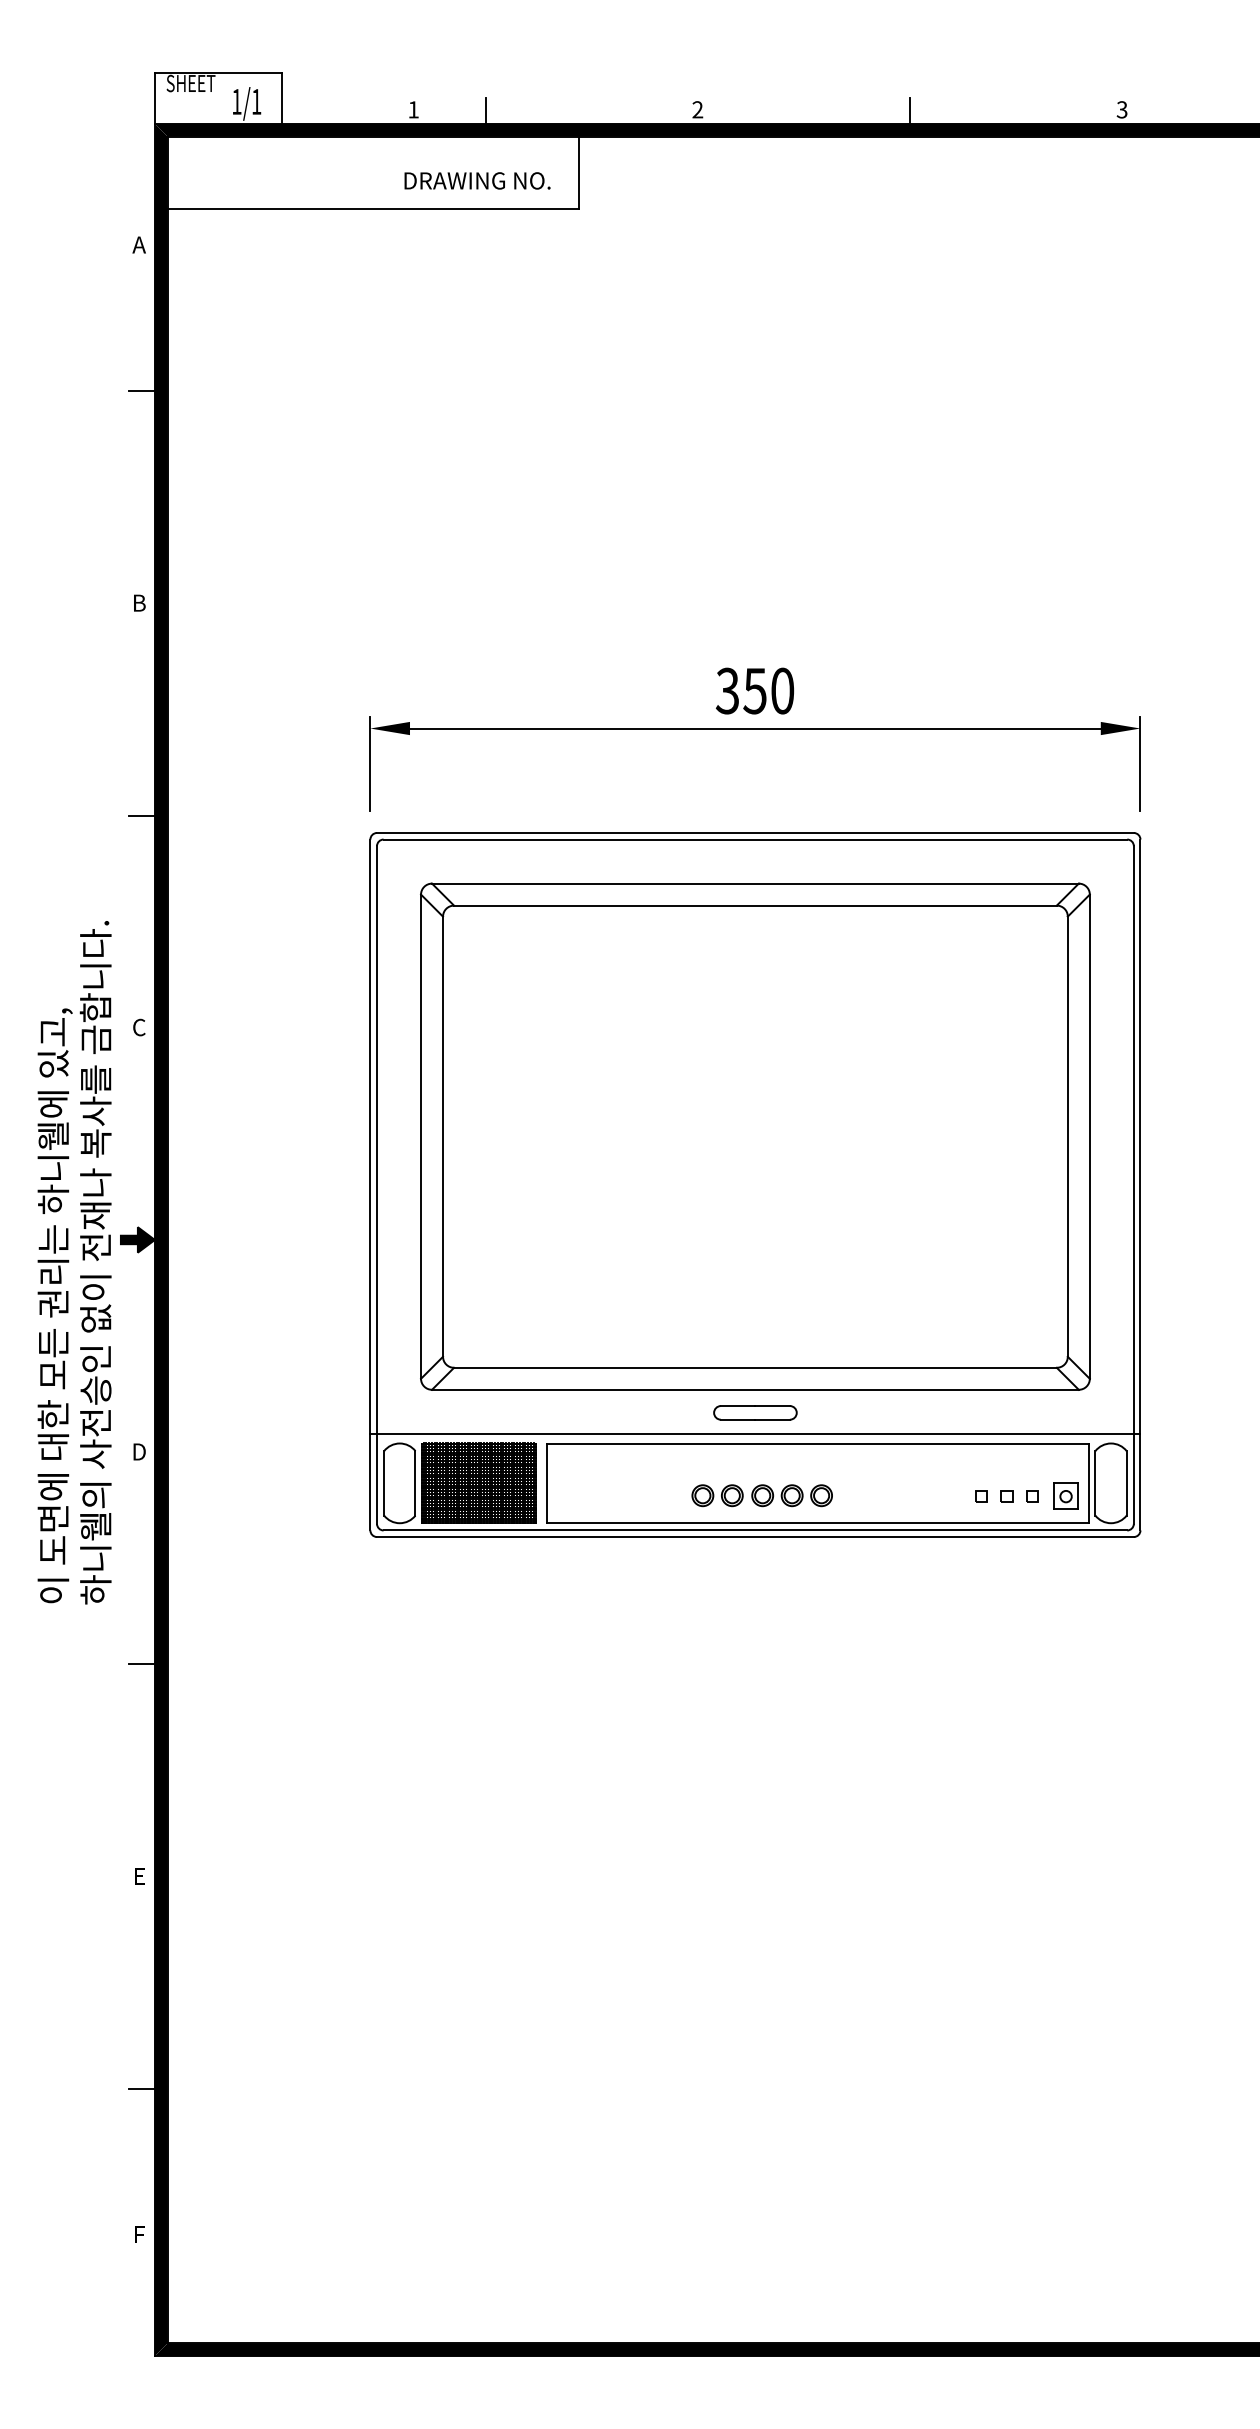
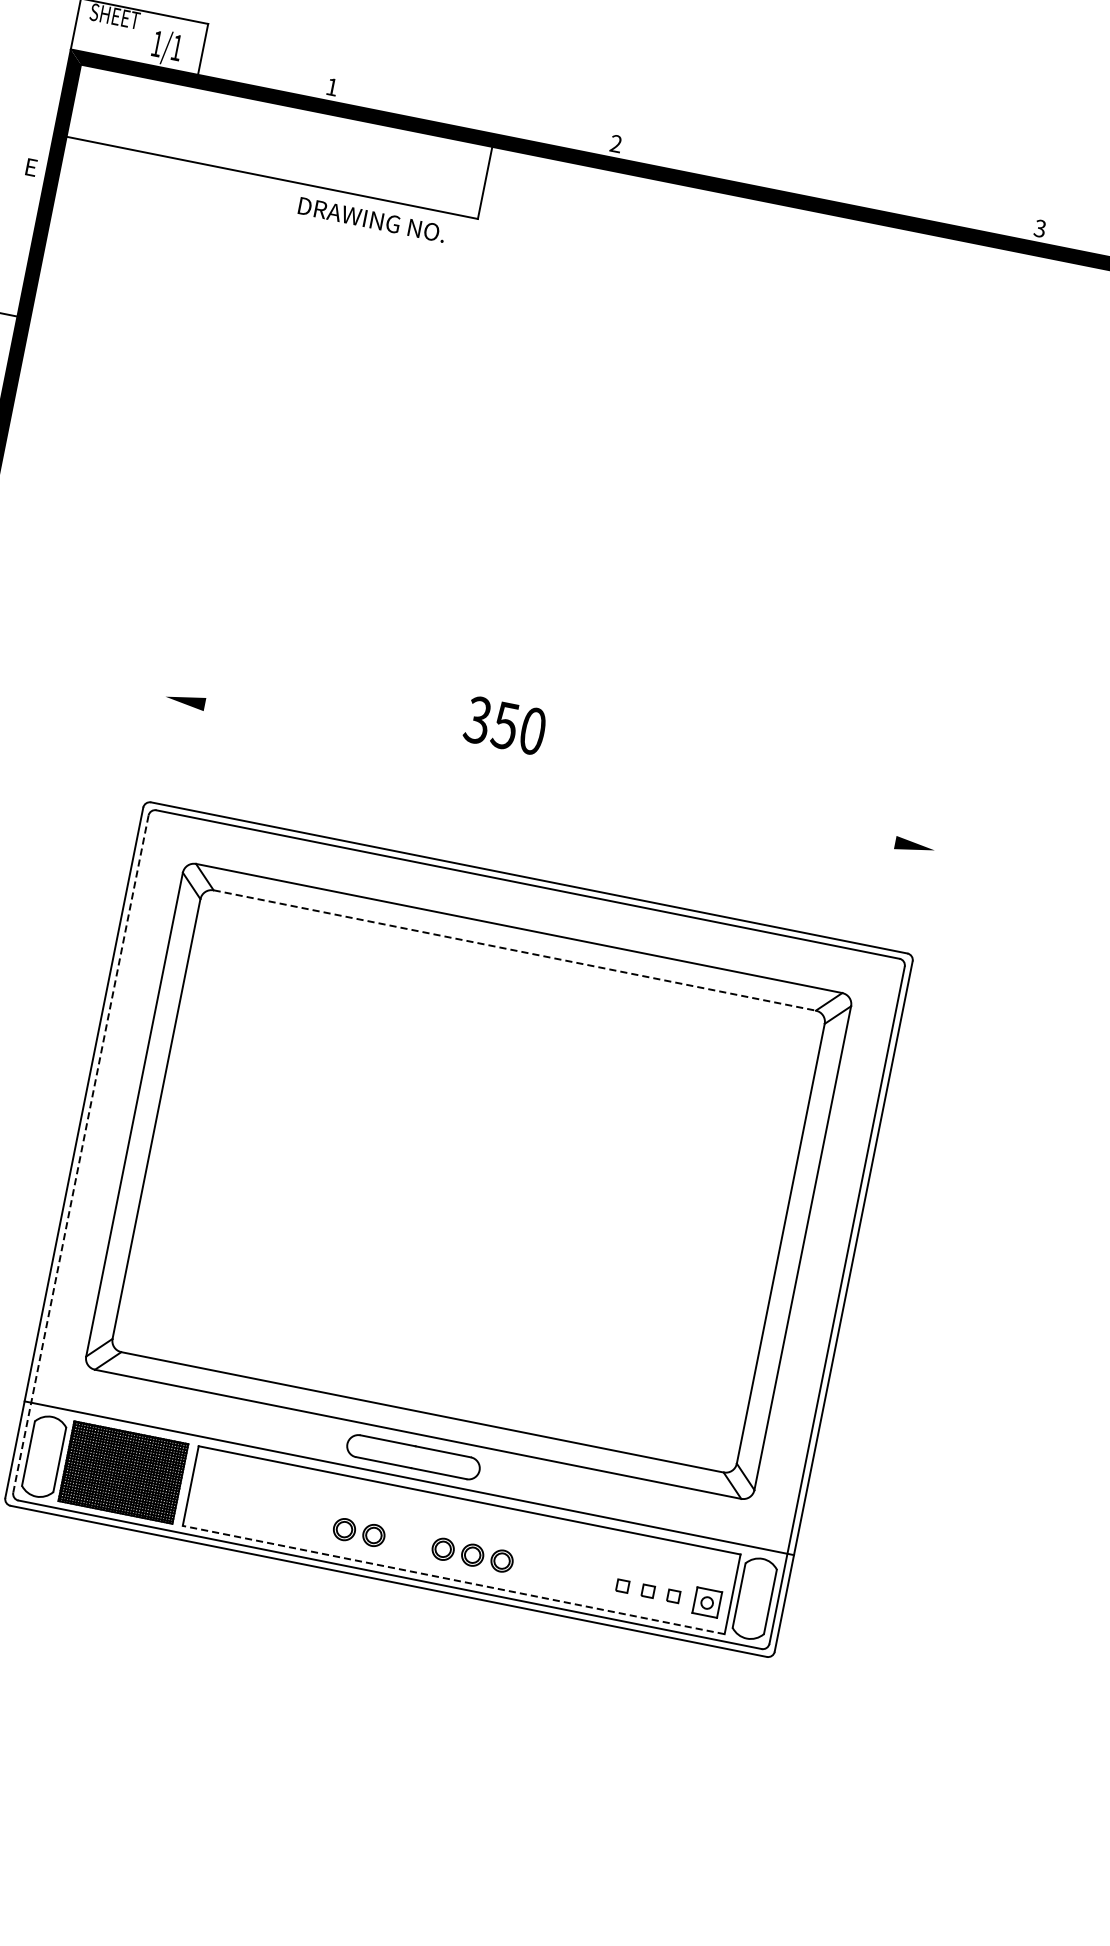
line: (485, 110) -> (403, 102), removed
line: (910, 110) -> (828, 187), removed
text: (477, 180) -> (372, 219), moved
text: (138, 244) -> (30, 166), A -> E
text: (755, 690) -> (505, 725), moved
line: (755, 728) -> (550, 773), removed
line: (370, 764) -> (158, 732), removed
line: (1140, 764) -> (927, 886), removed
line: (755, 905) -> (514, 950), solid -> dashed
line: (377, 1185) -> (81, 1154), solid -> dashed
part: (755, 1412) -> (413, 1456), size x1.6
part: (791, 1495) -> (472, 1554), moved
line: (817, 1523) -> (453, 1580), solid -> dashed

